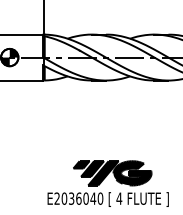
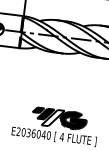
fill: (103, 173) -> (53, 118), removed

